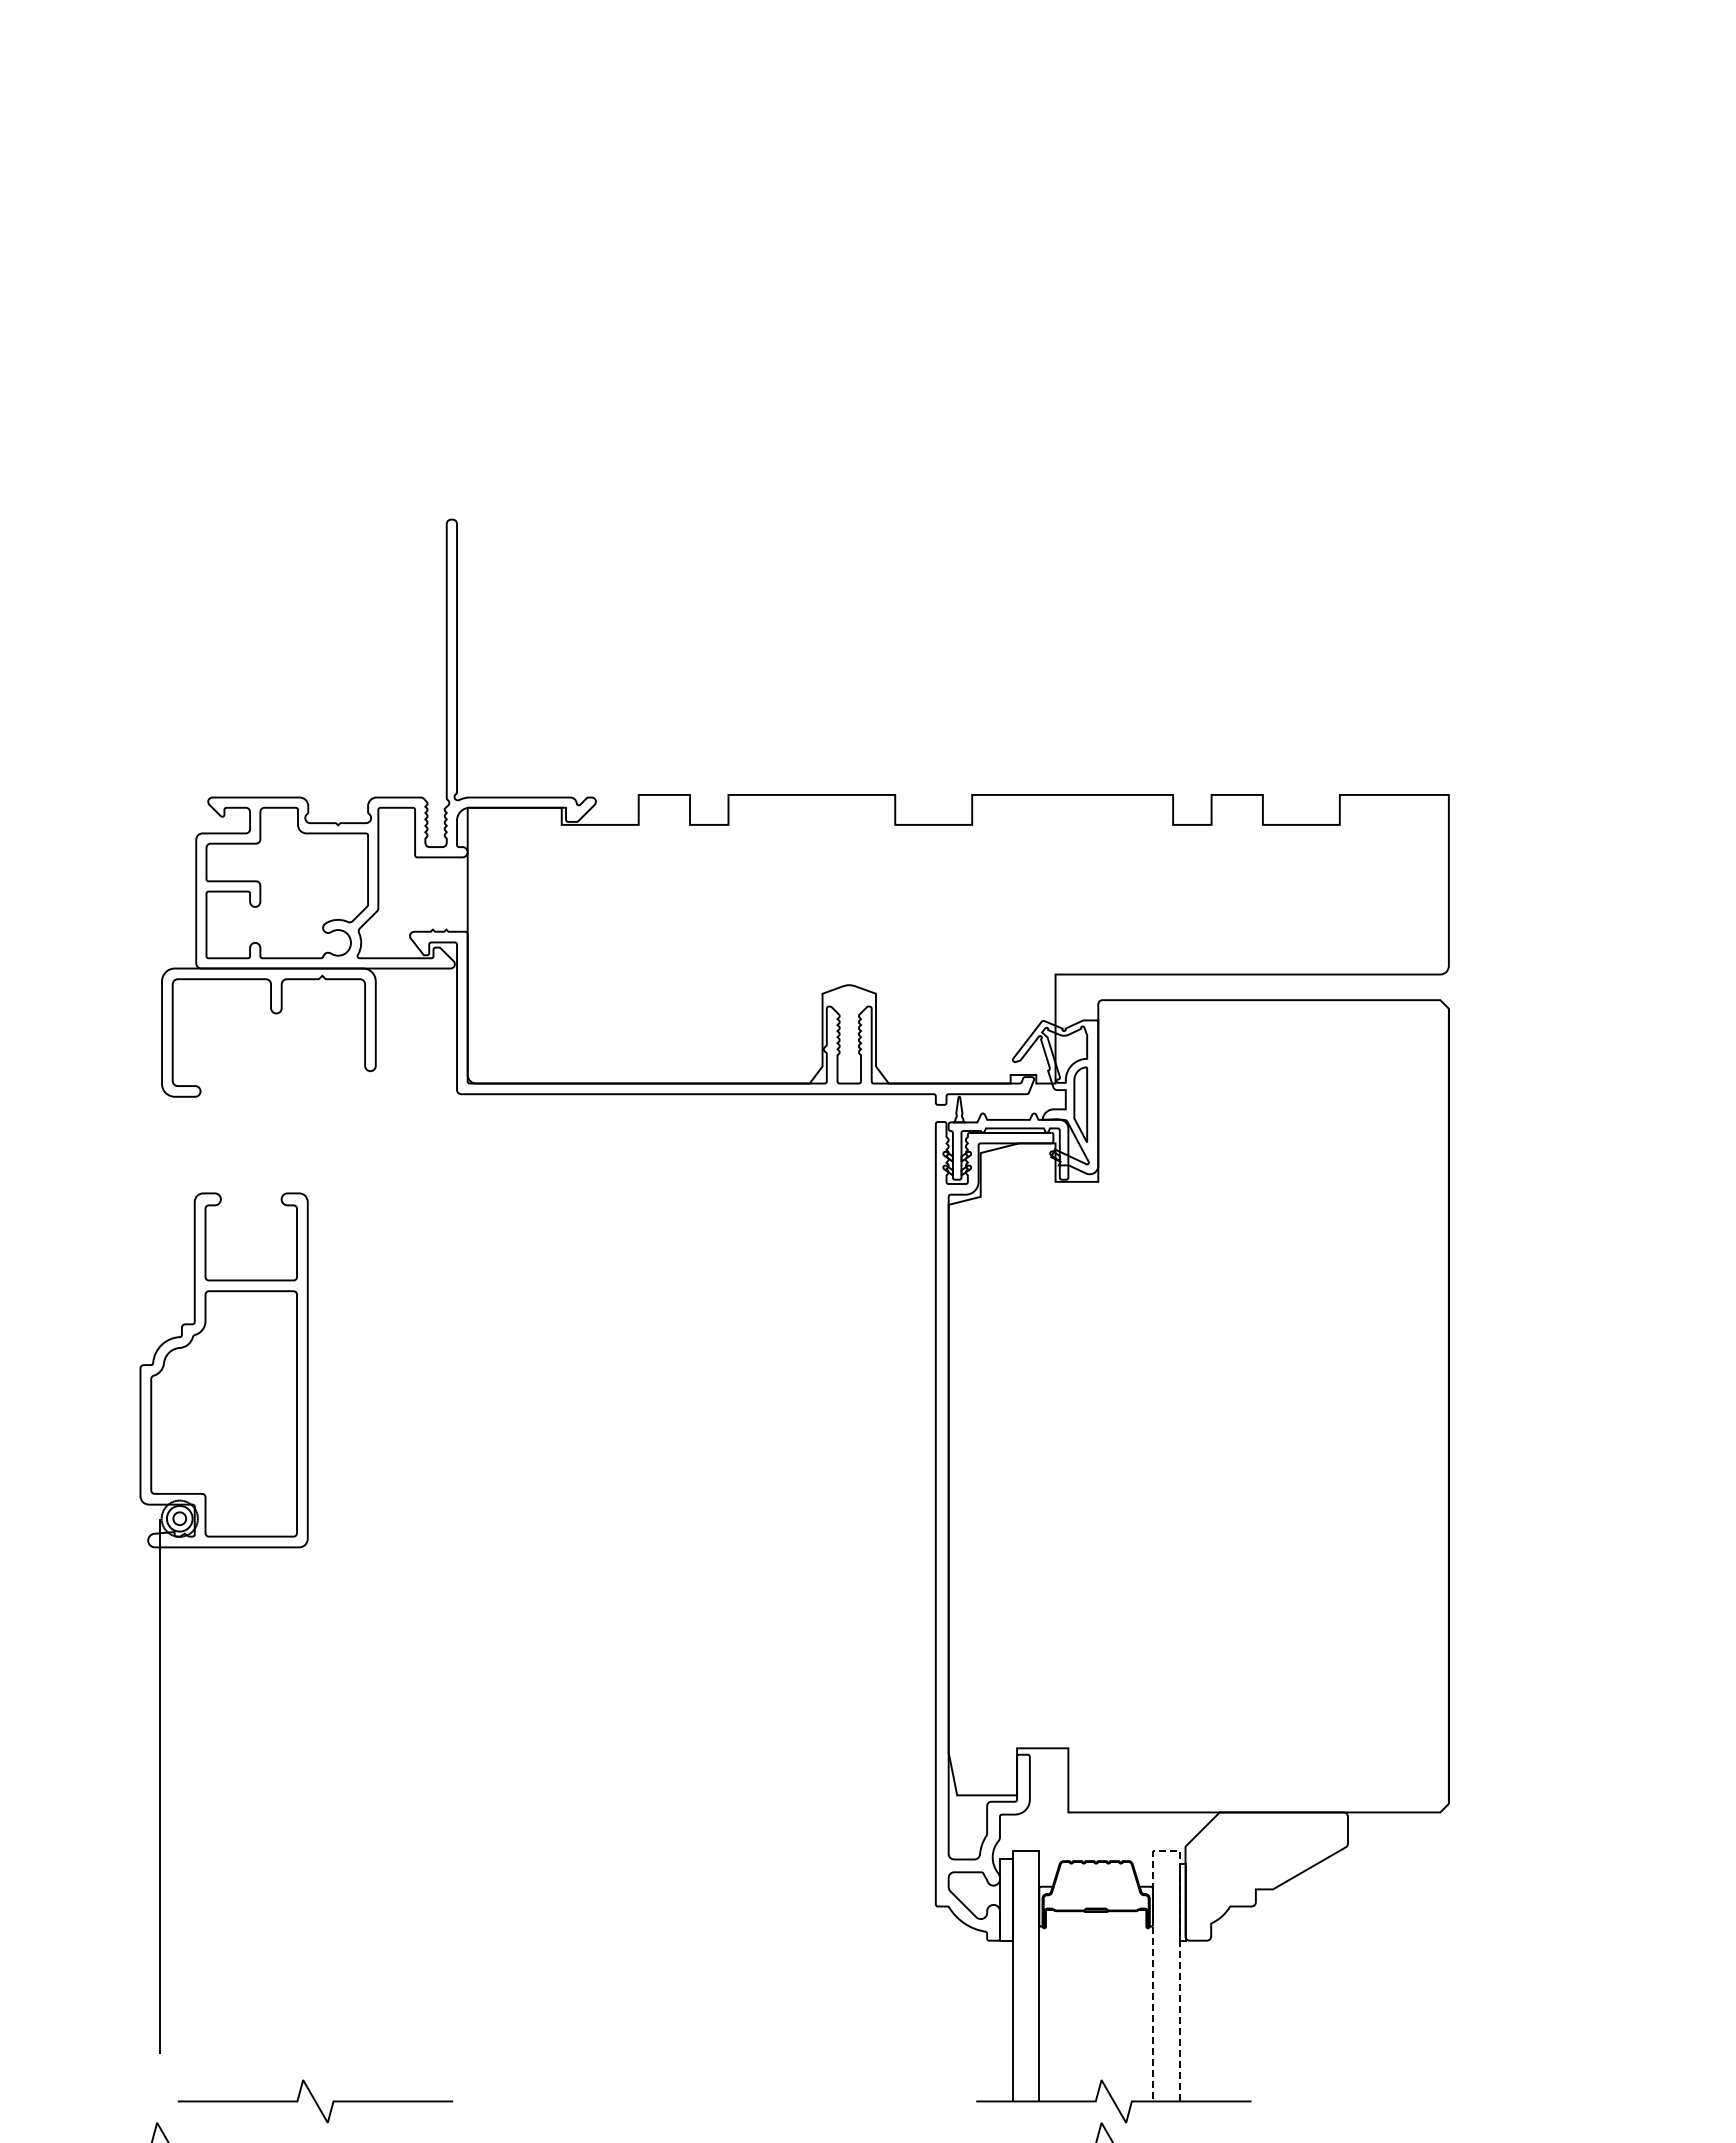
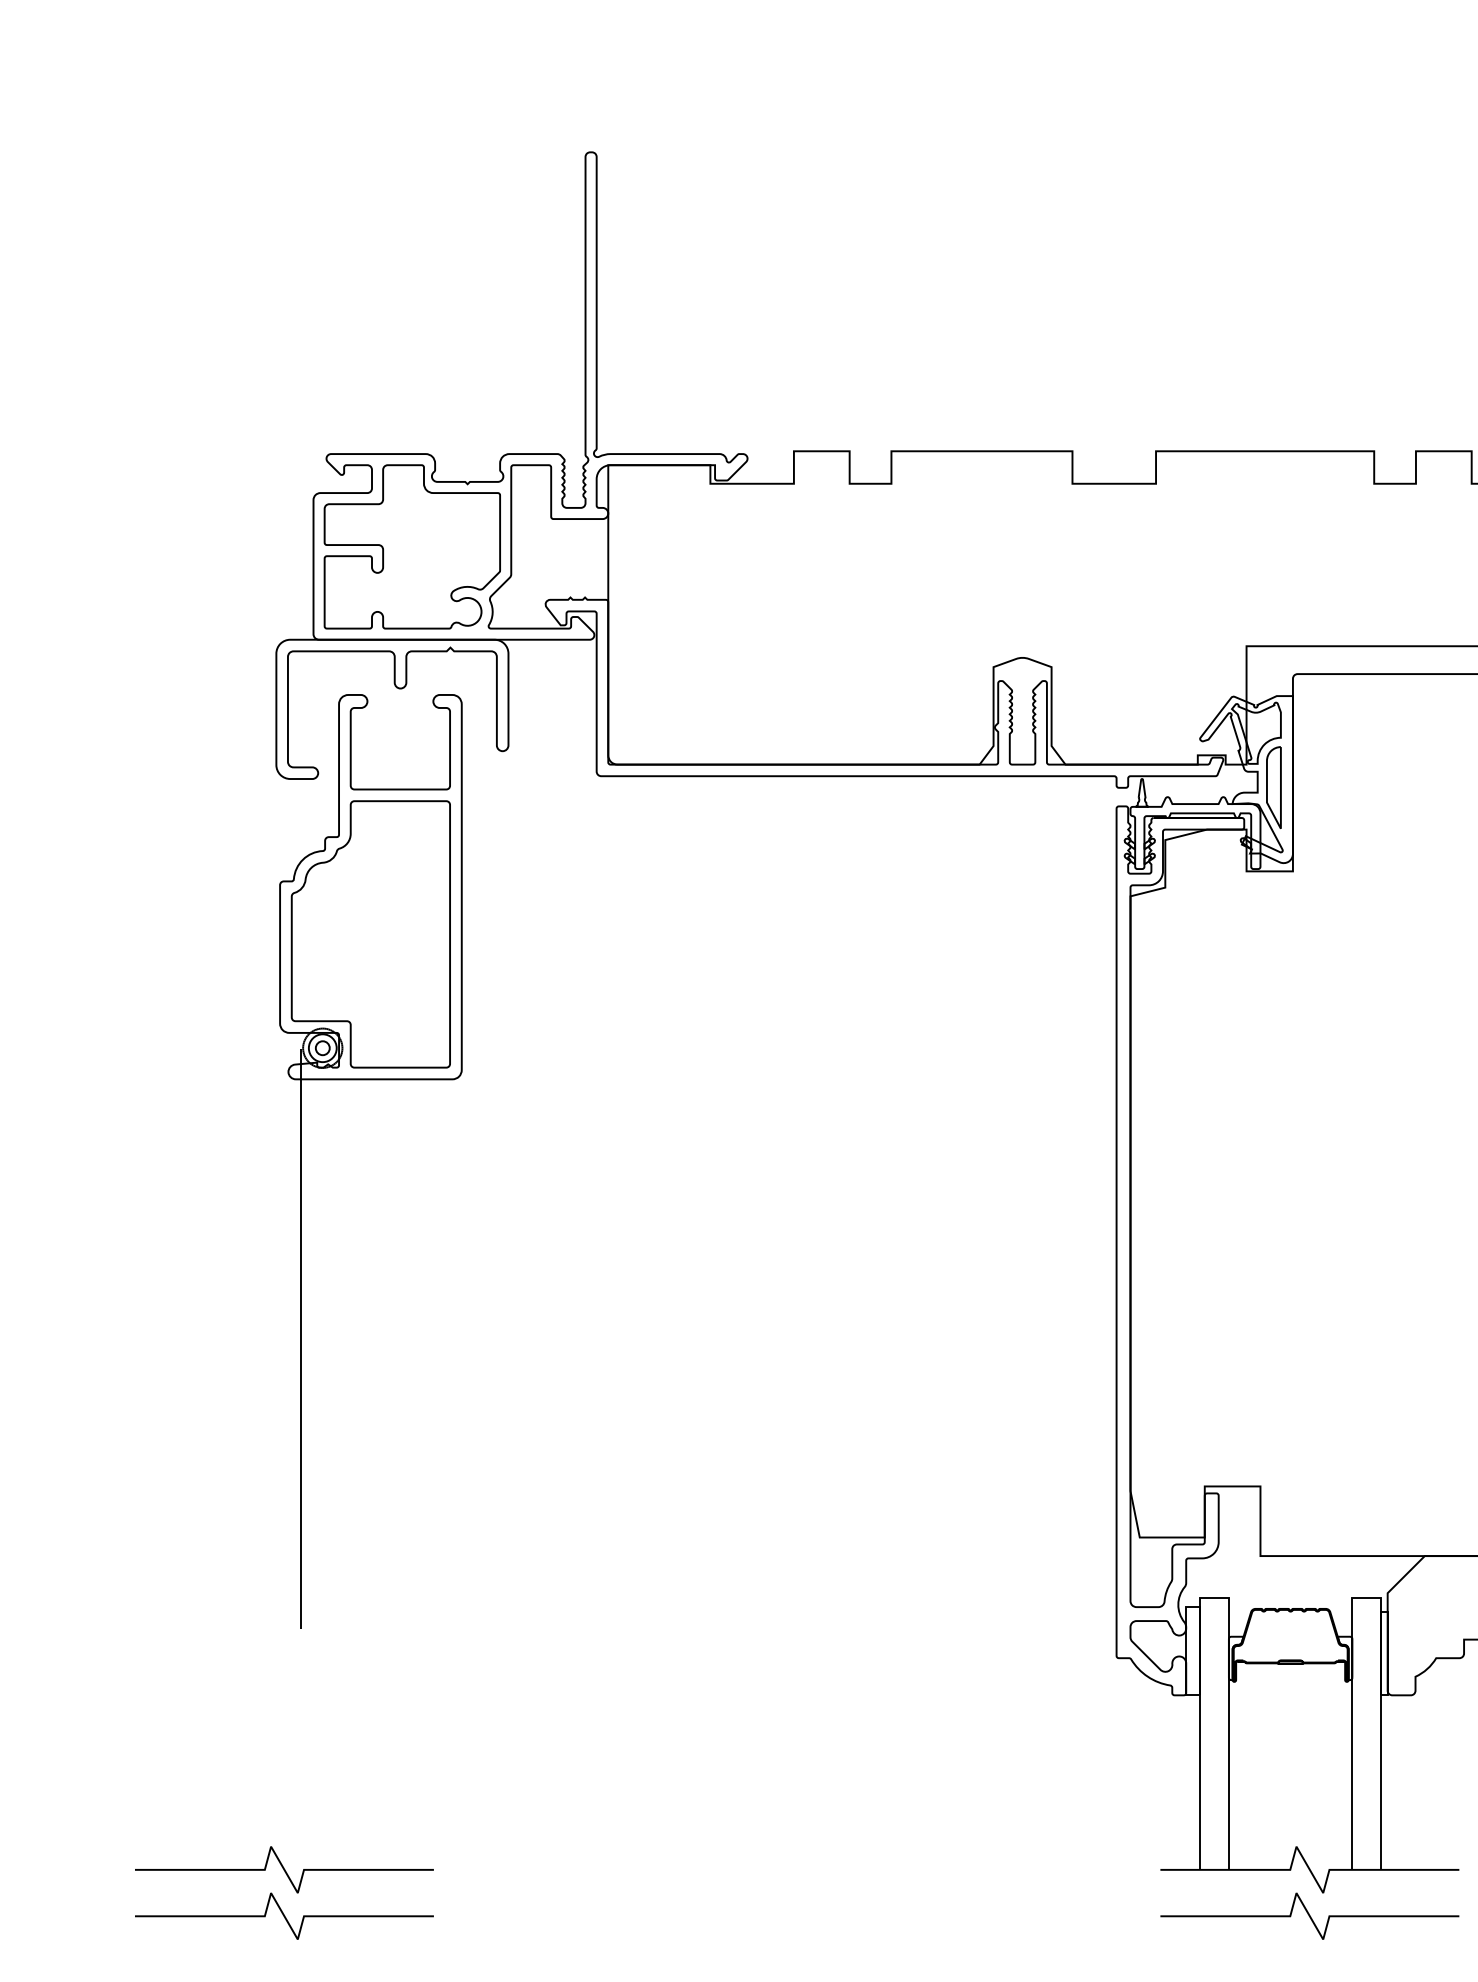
part: (160, 1622) -> (301, 1160), moved
line: (1165, 1851) -> (1365, 1598), dashed -> solid
curve: (315, 2101) -> (284, 1869), moved

